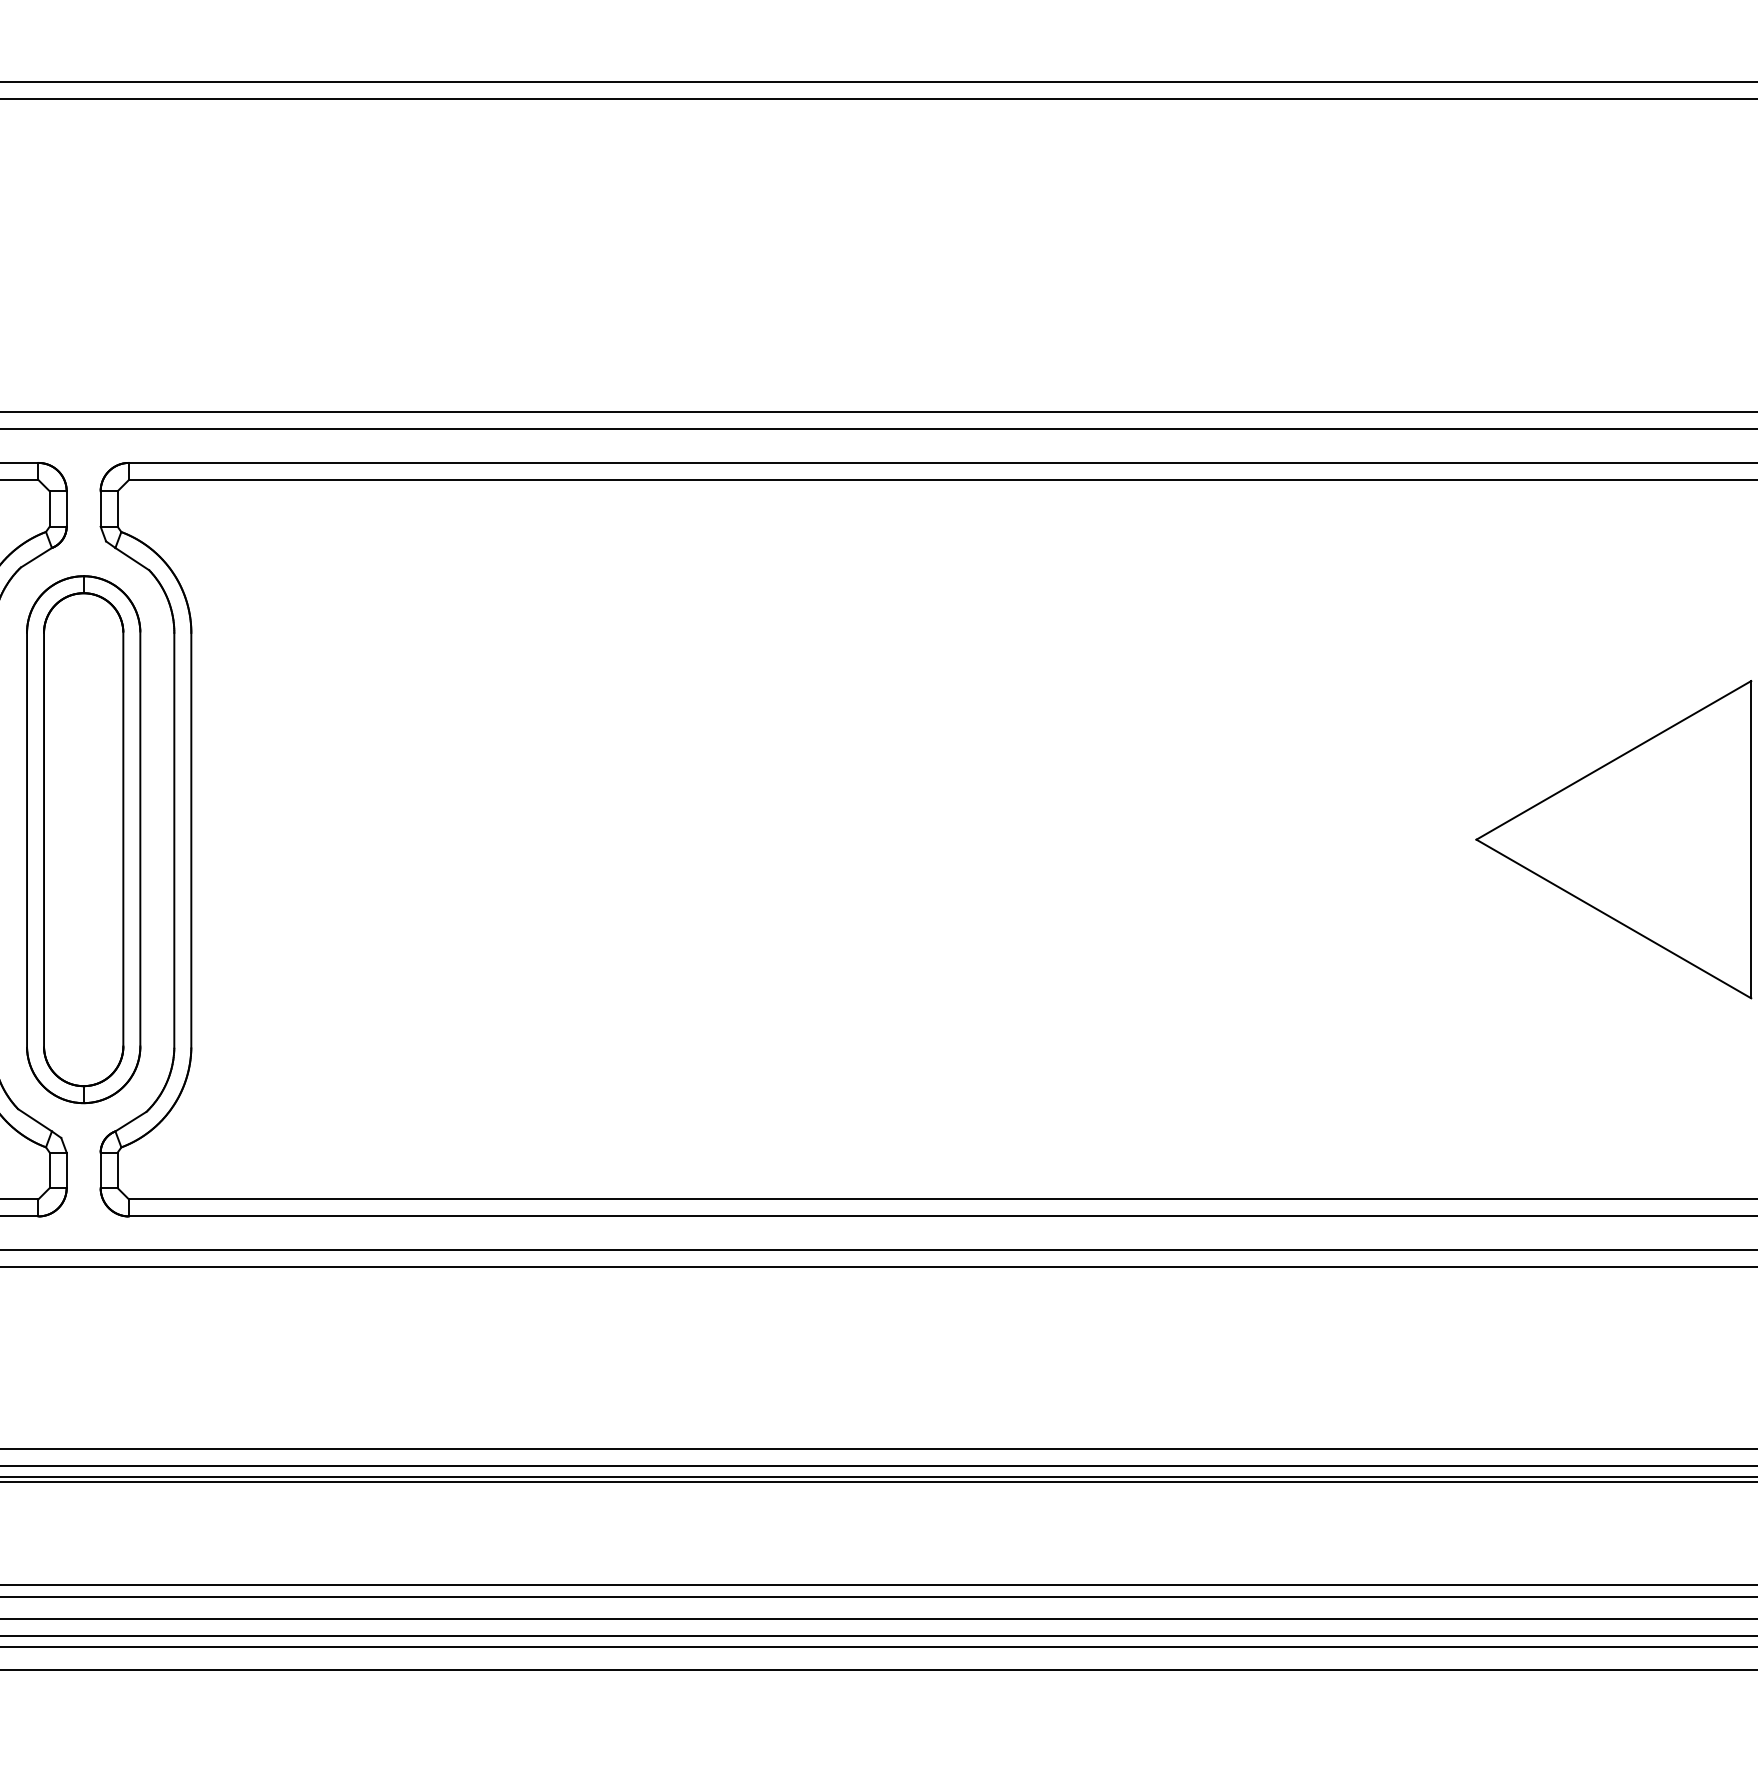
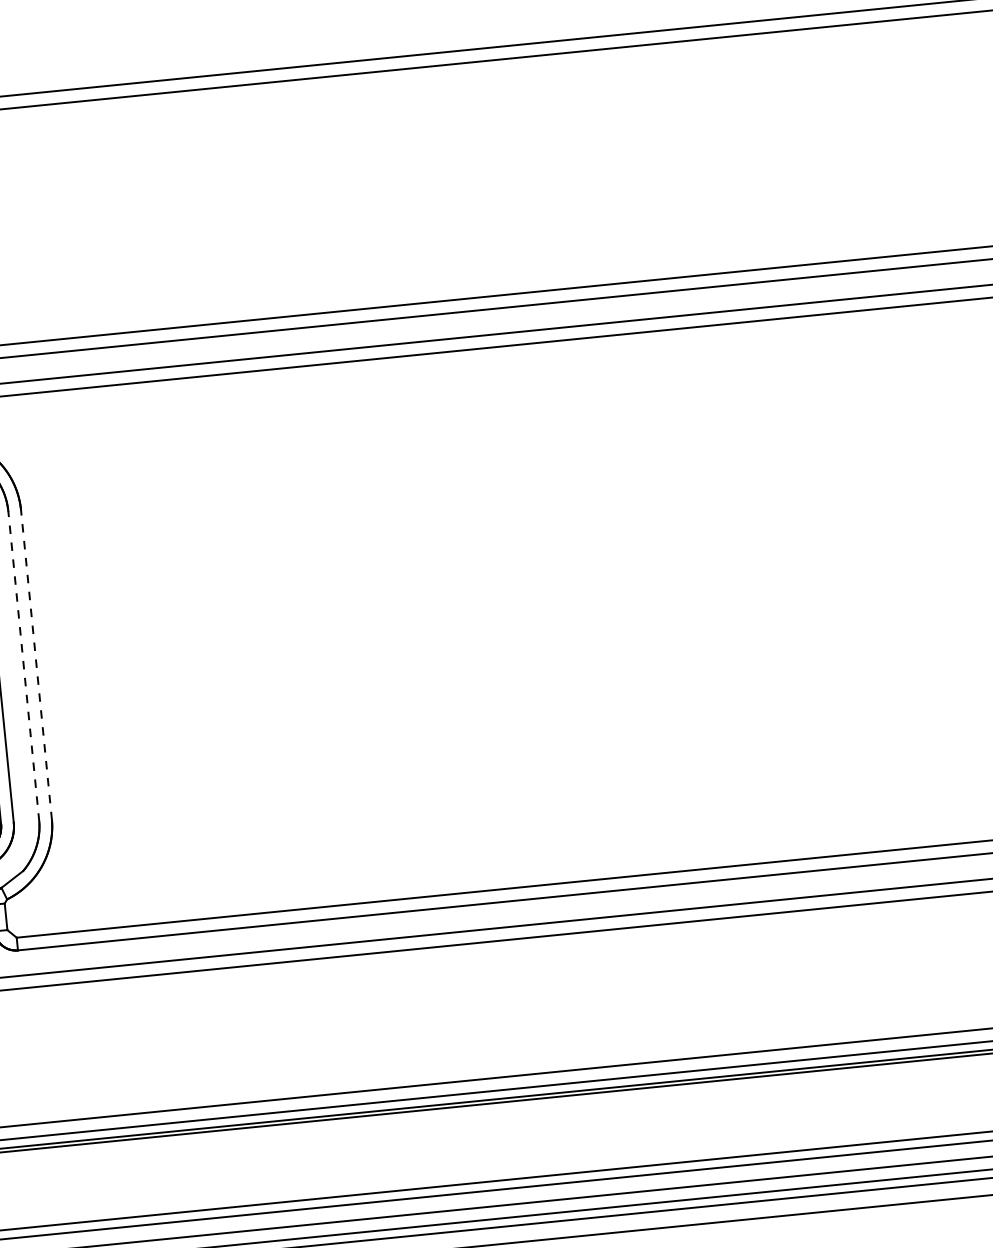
line: (174, 840) -> (23, 666), solid -> dashed
line: (191, 840) -> (36, 664), solid -> dashed

